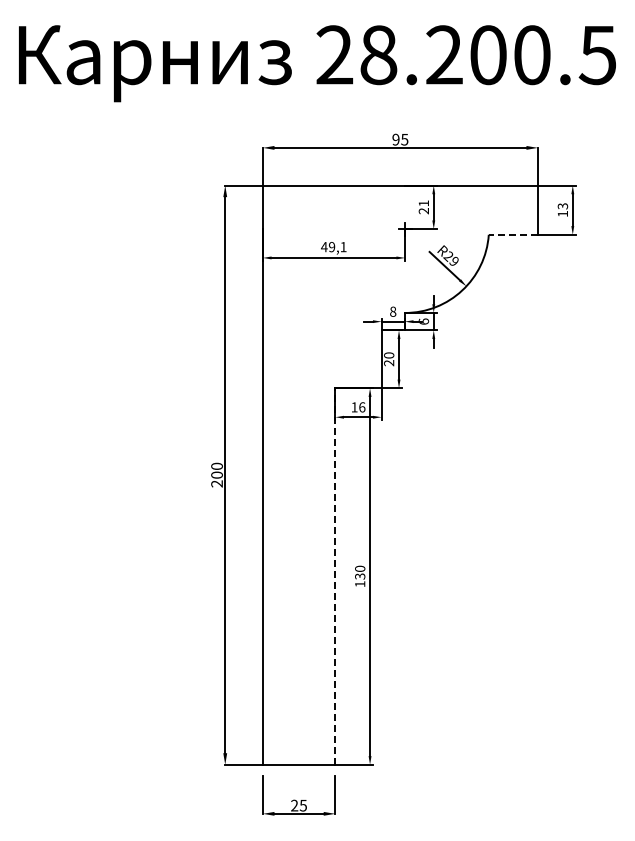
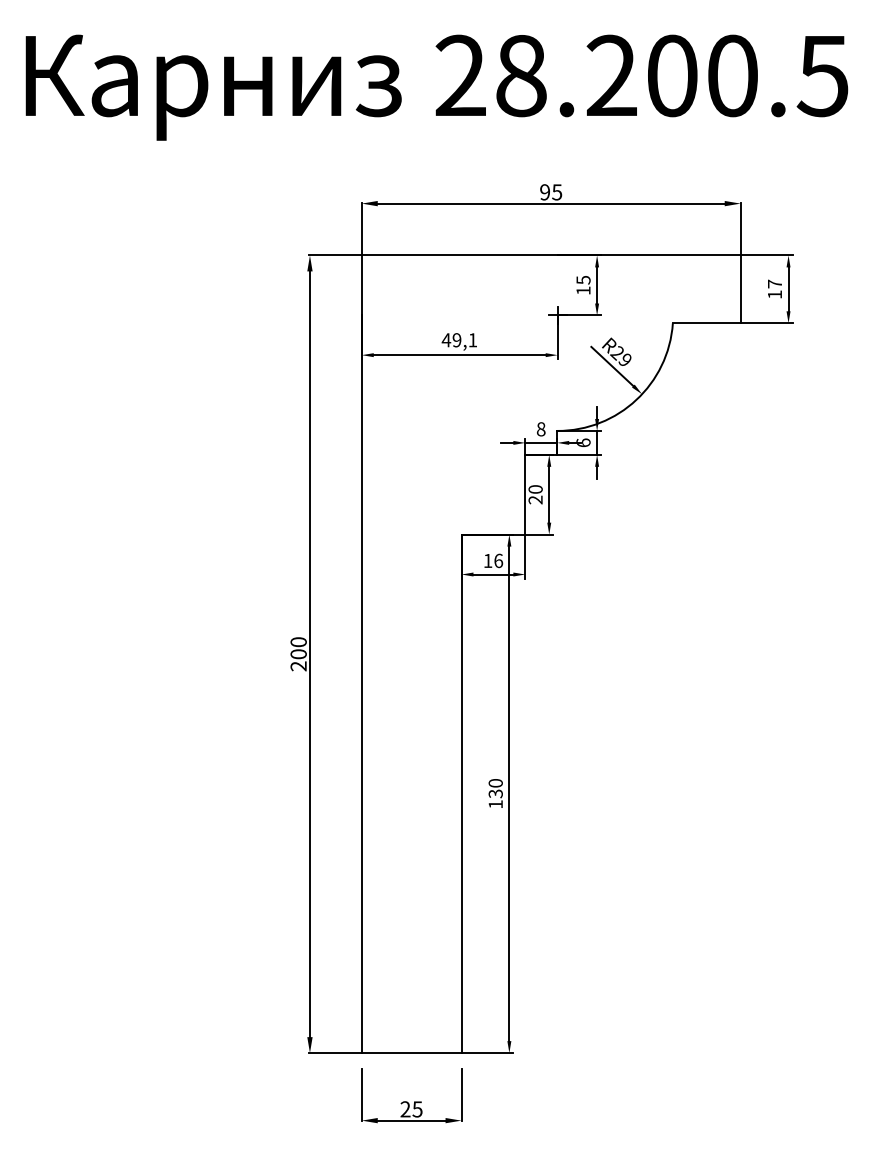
text: (562, 206) -> (774, 284), 13 -> 17
text: (423, 207) -> (582, 285), 21 -> 15
line: (513, 234) -> (706, 322), dashed -> solid
line: (335, 576) -> (461, 793), dashed -> solid

